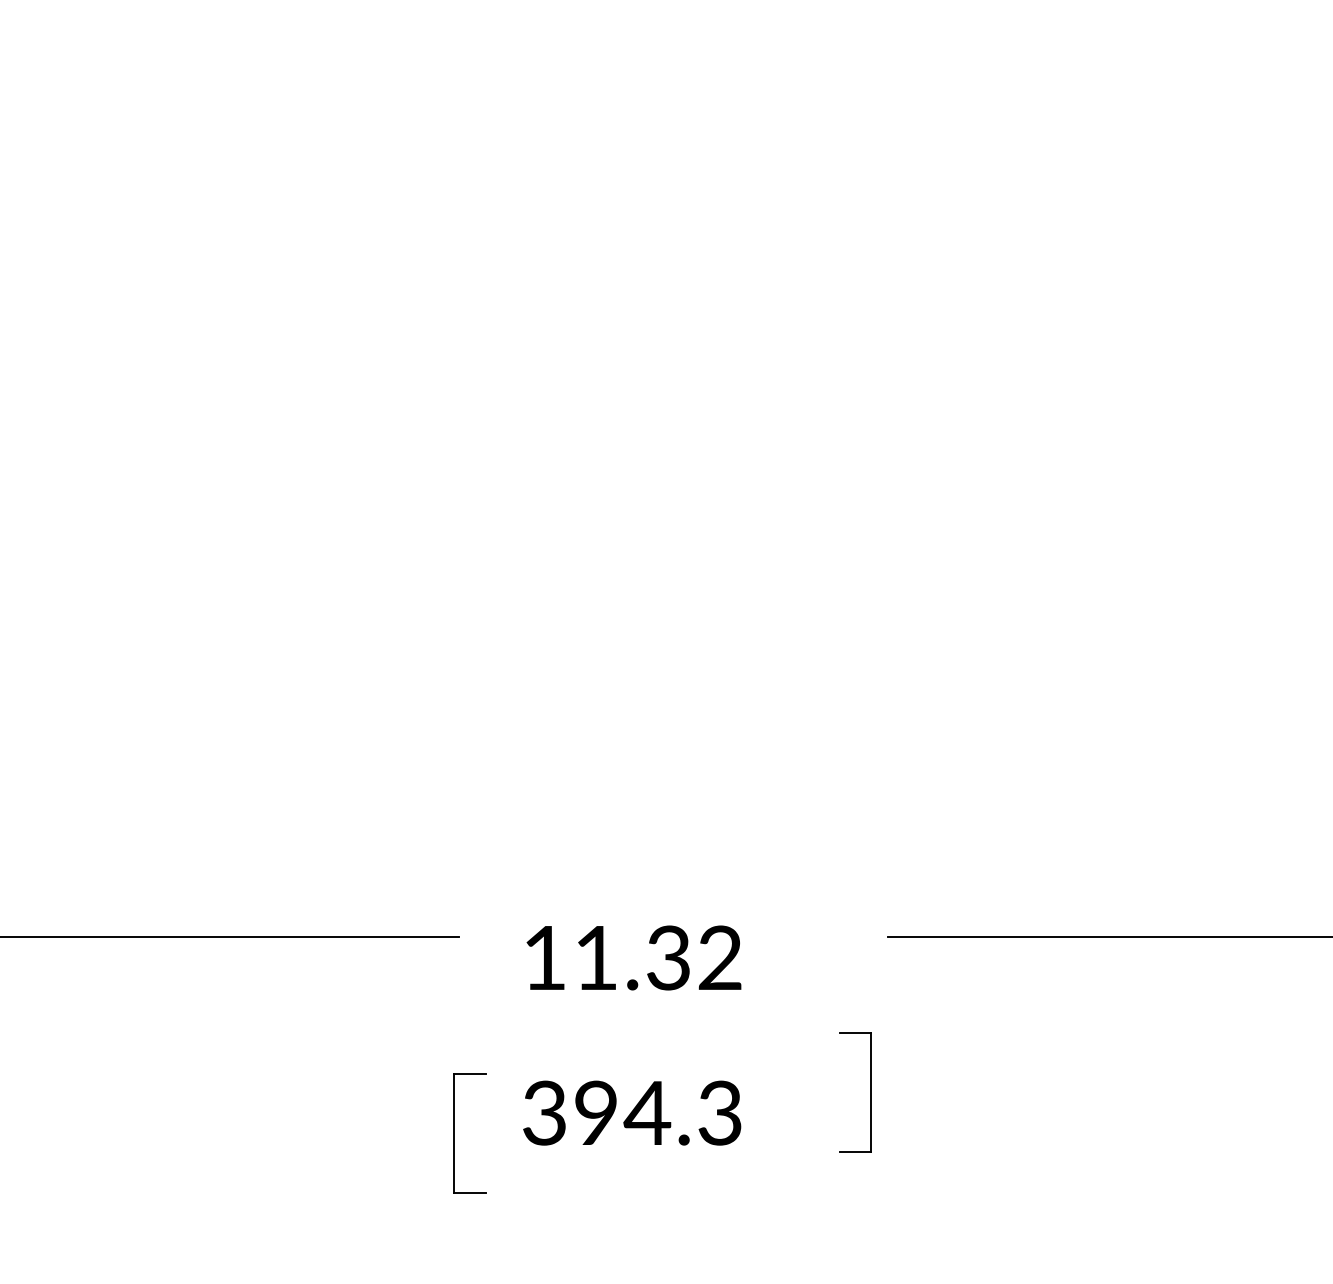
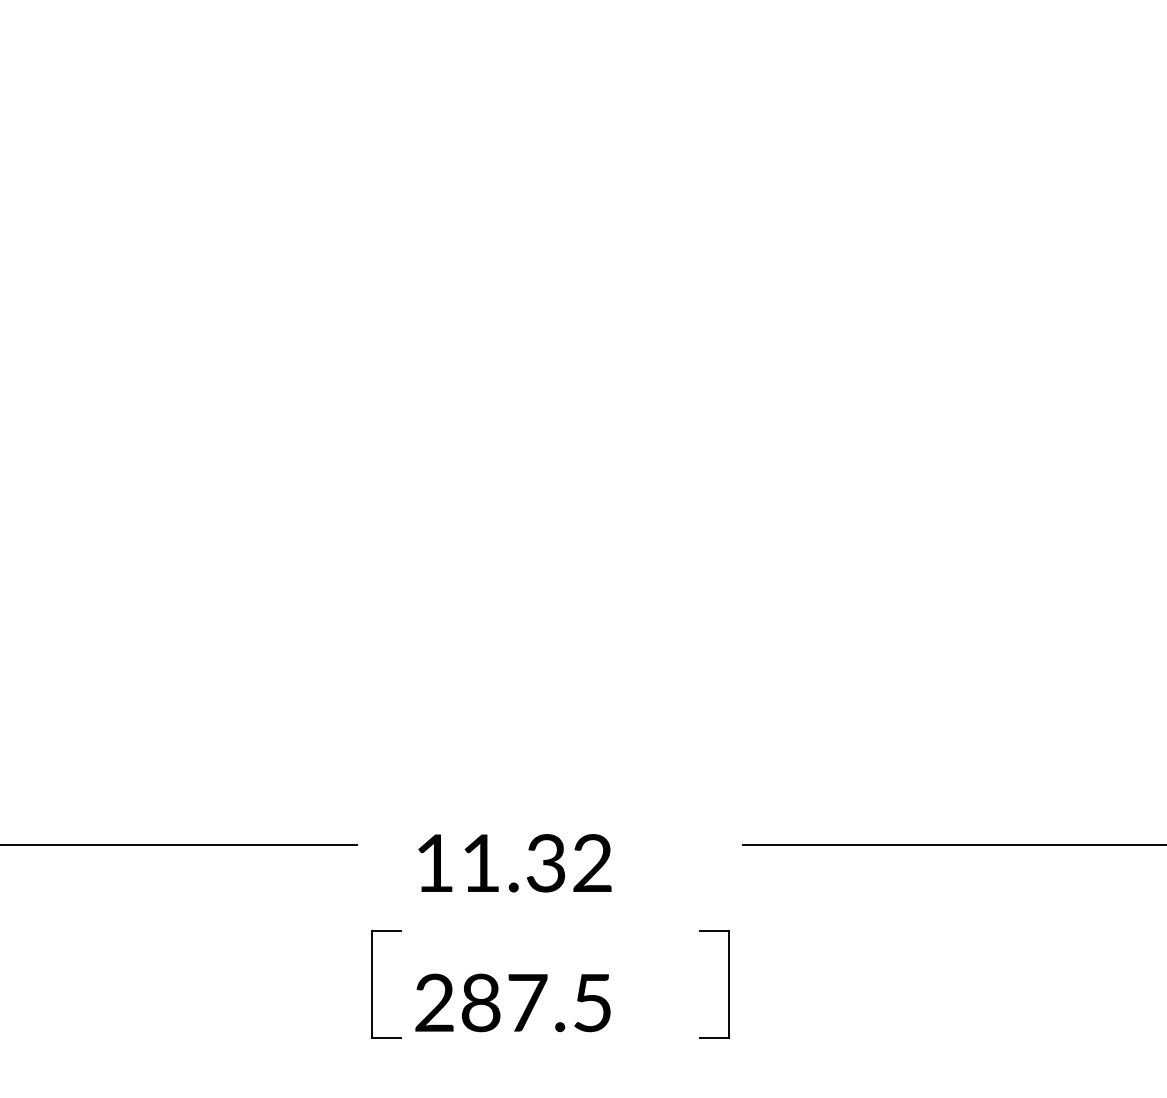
text: (632, 1112) -> (513, 1002), 394.3 -> 287.5
part: (454, 1133) -> (372, 984), moved

